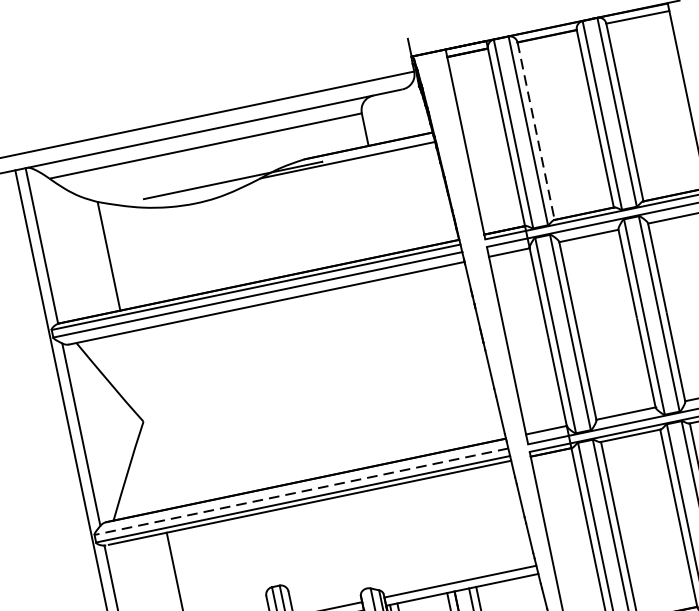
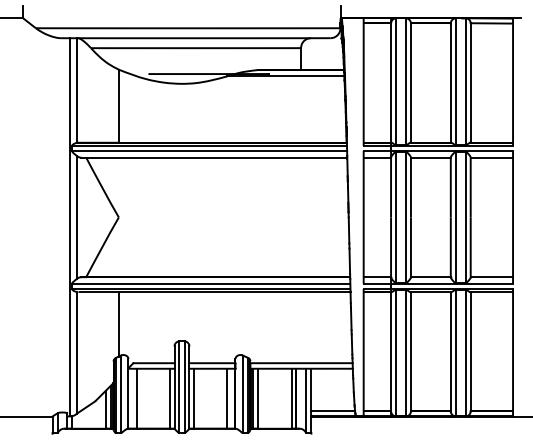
line: (535, 131) -> (410, 83), dashed -> solid
line: (300, 491) -> (210, 283), dashed -> solid

